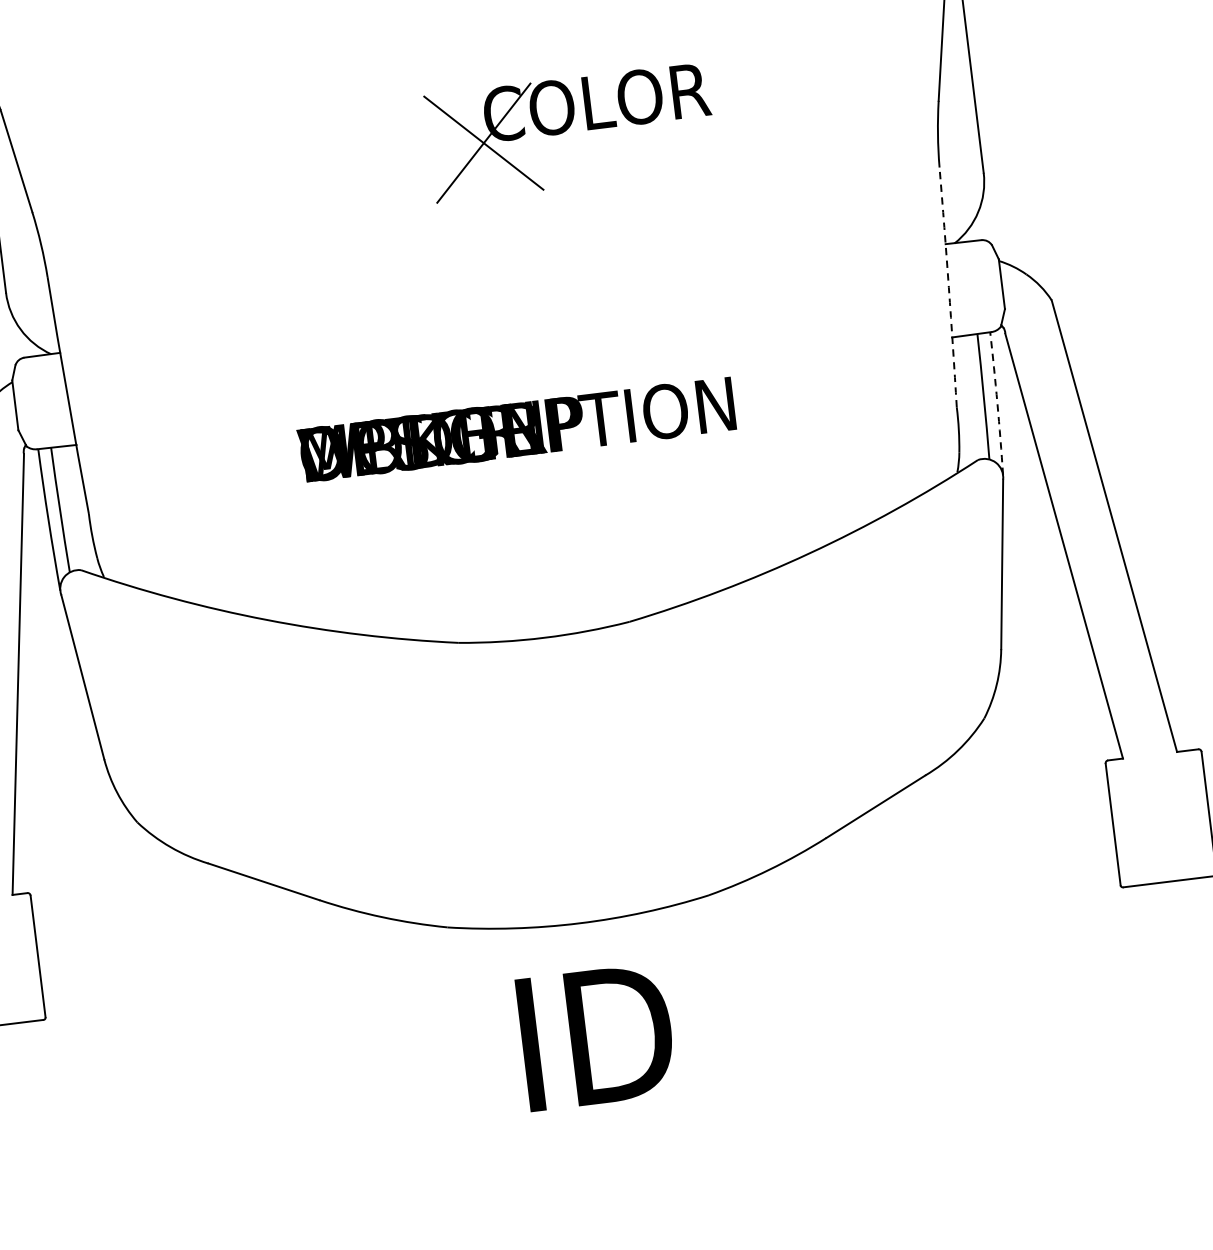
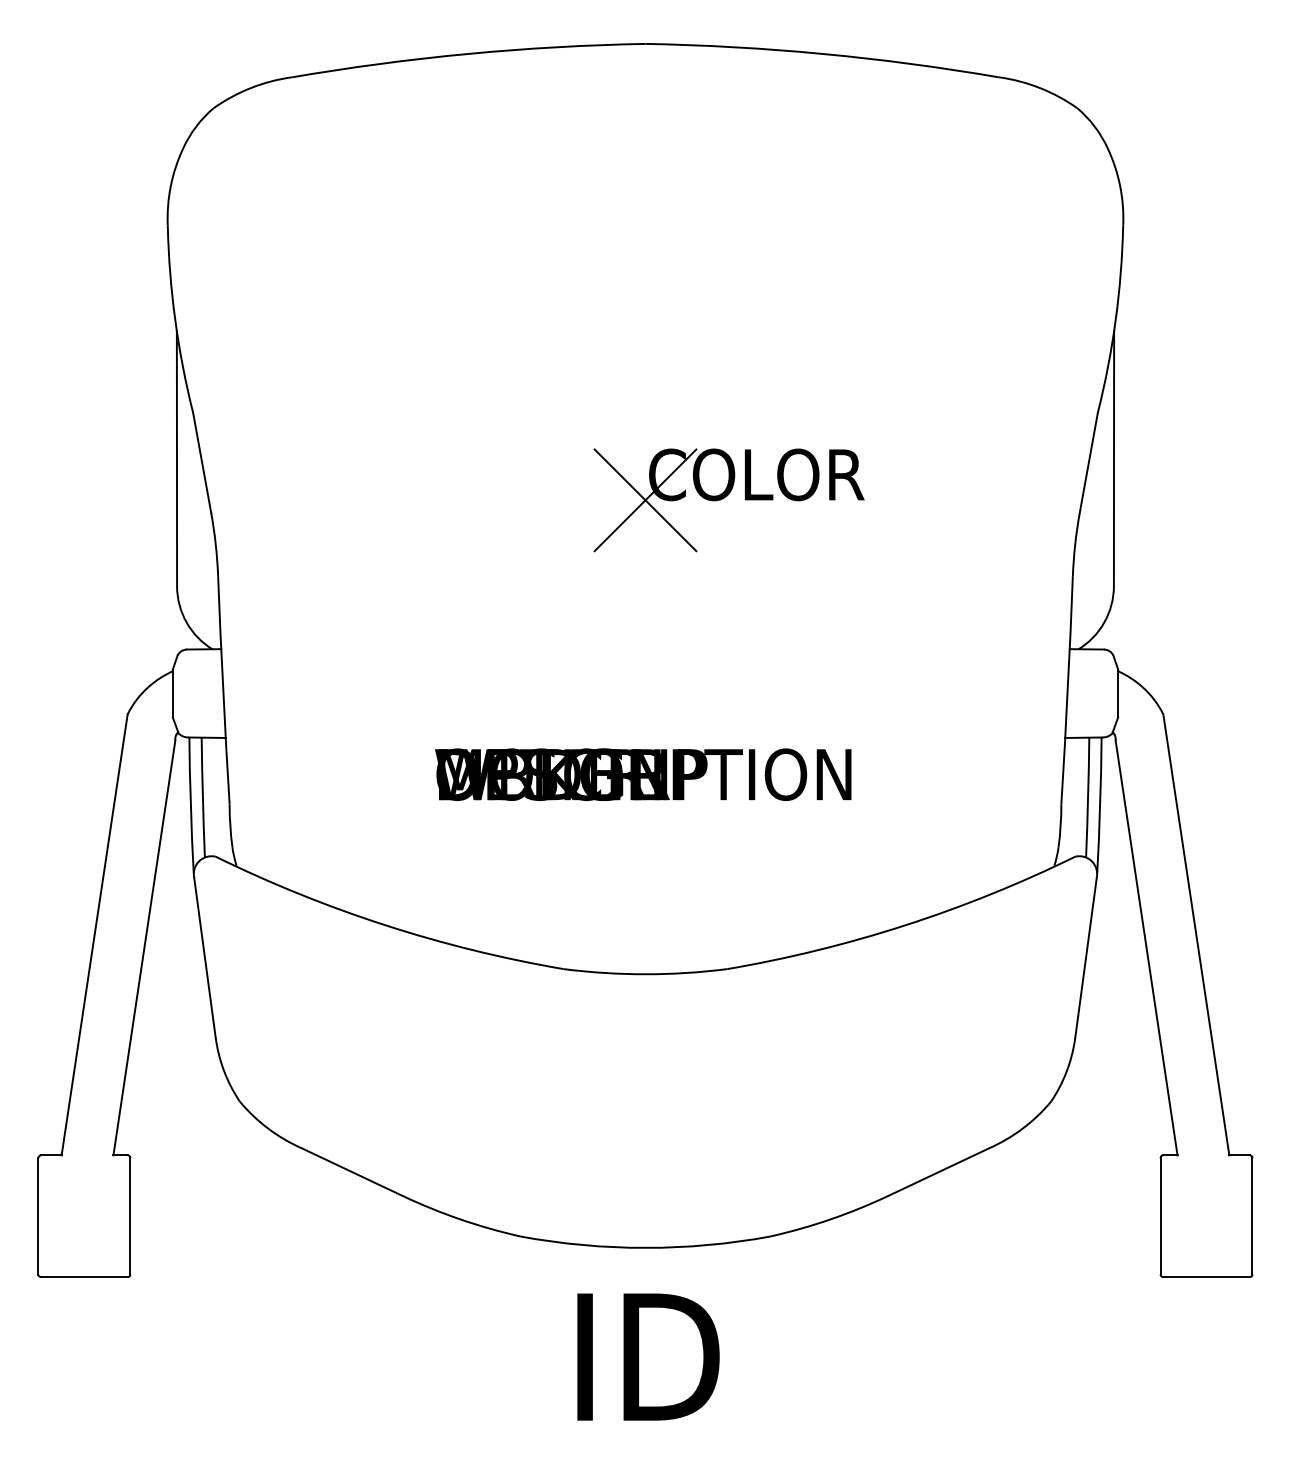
arc: (948, 287) -> (1067, 690), dashed -> solid
arc: (997, 403) -> (1100, 805), dashed -> solid

